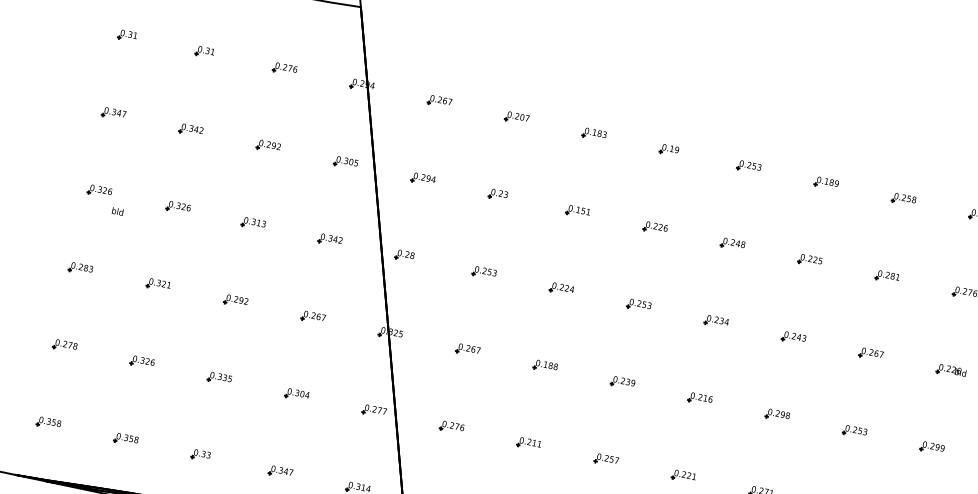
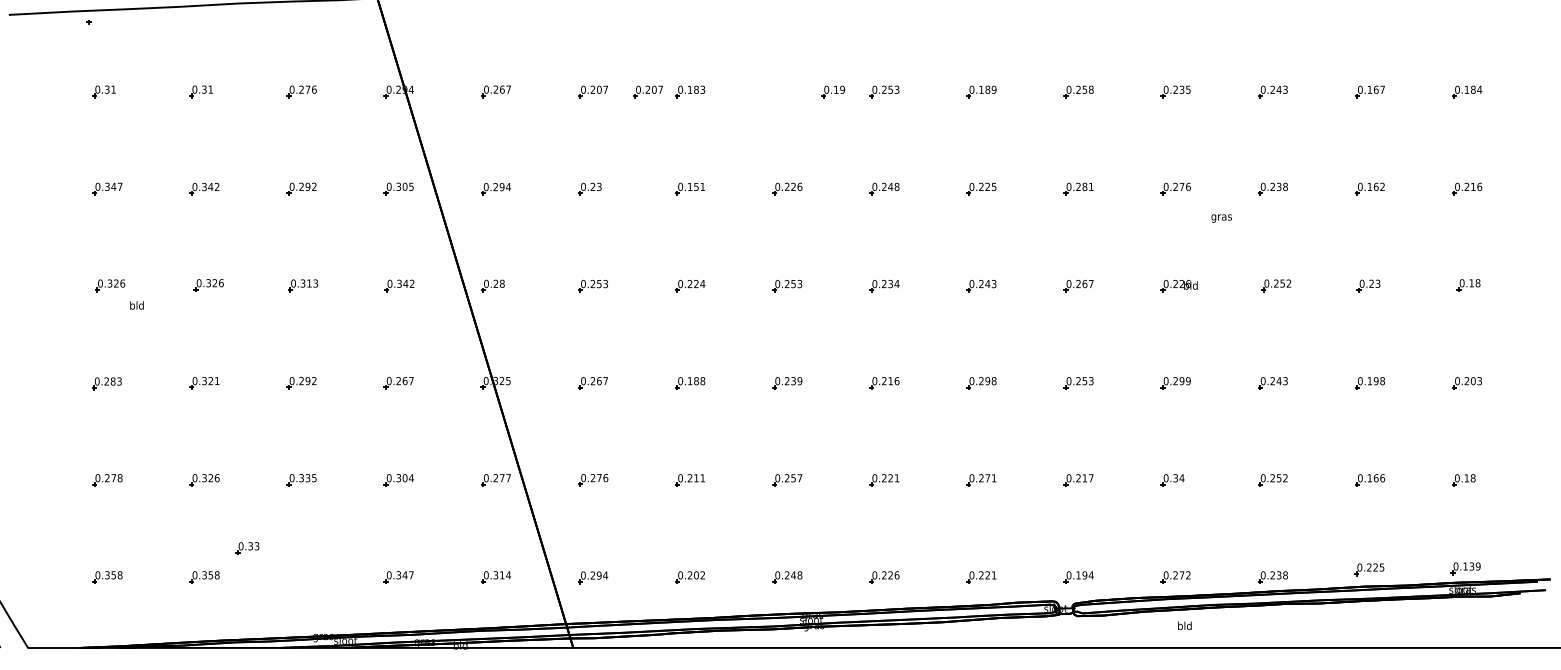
part: (560, 126) -> (647, 91), added
part: (668, 149) -> (832, 91), moved
part: (200, 455) -> (247, 548), moved

